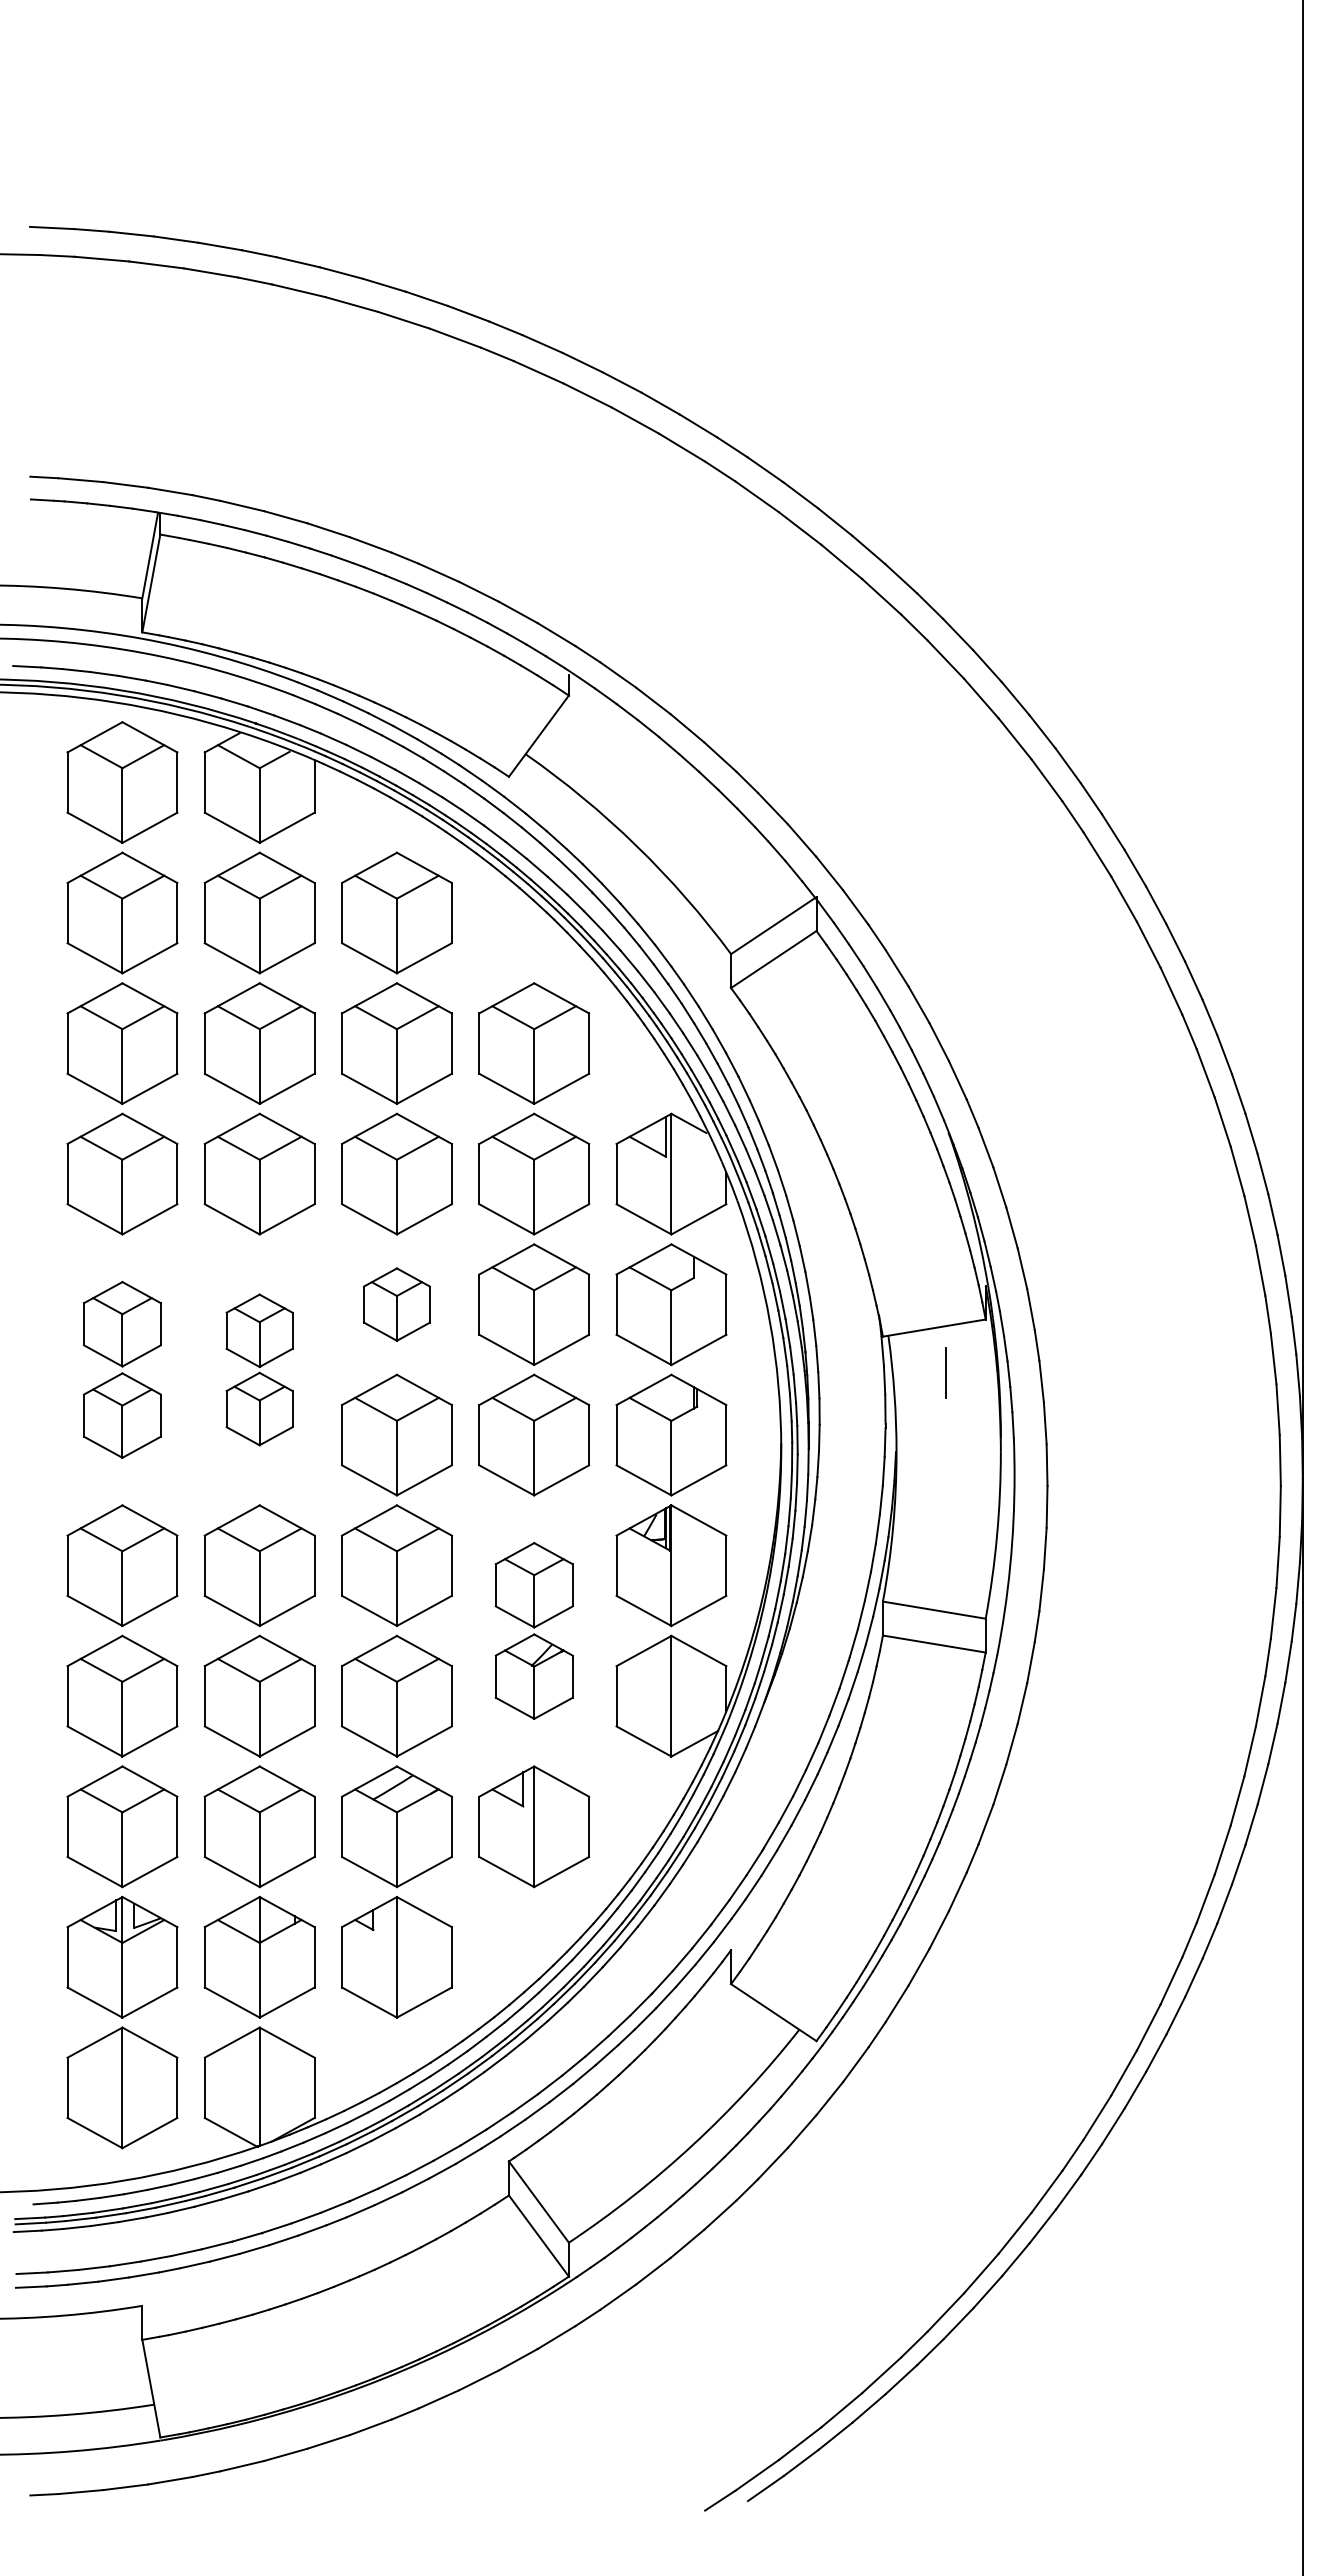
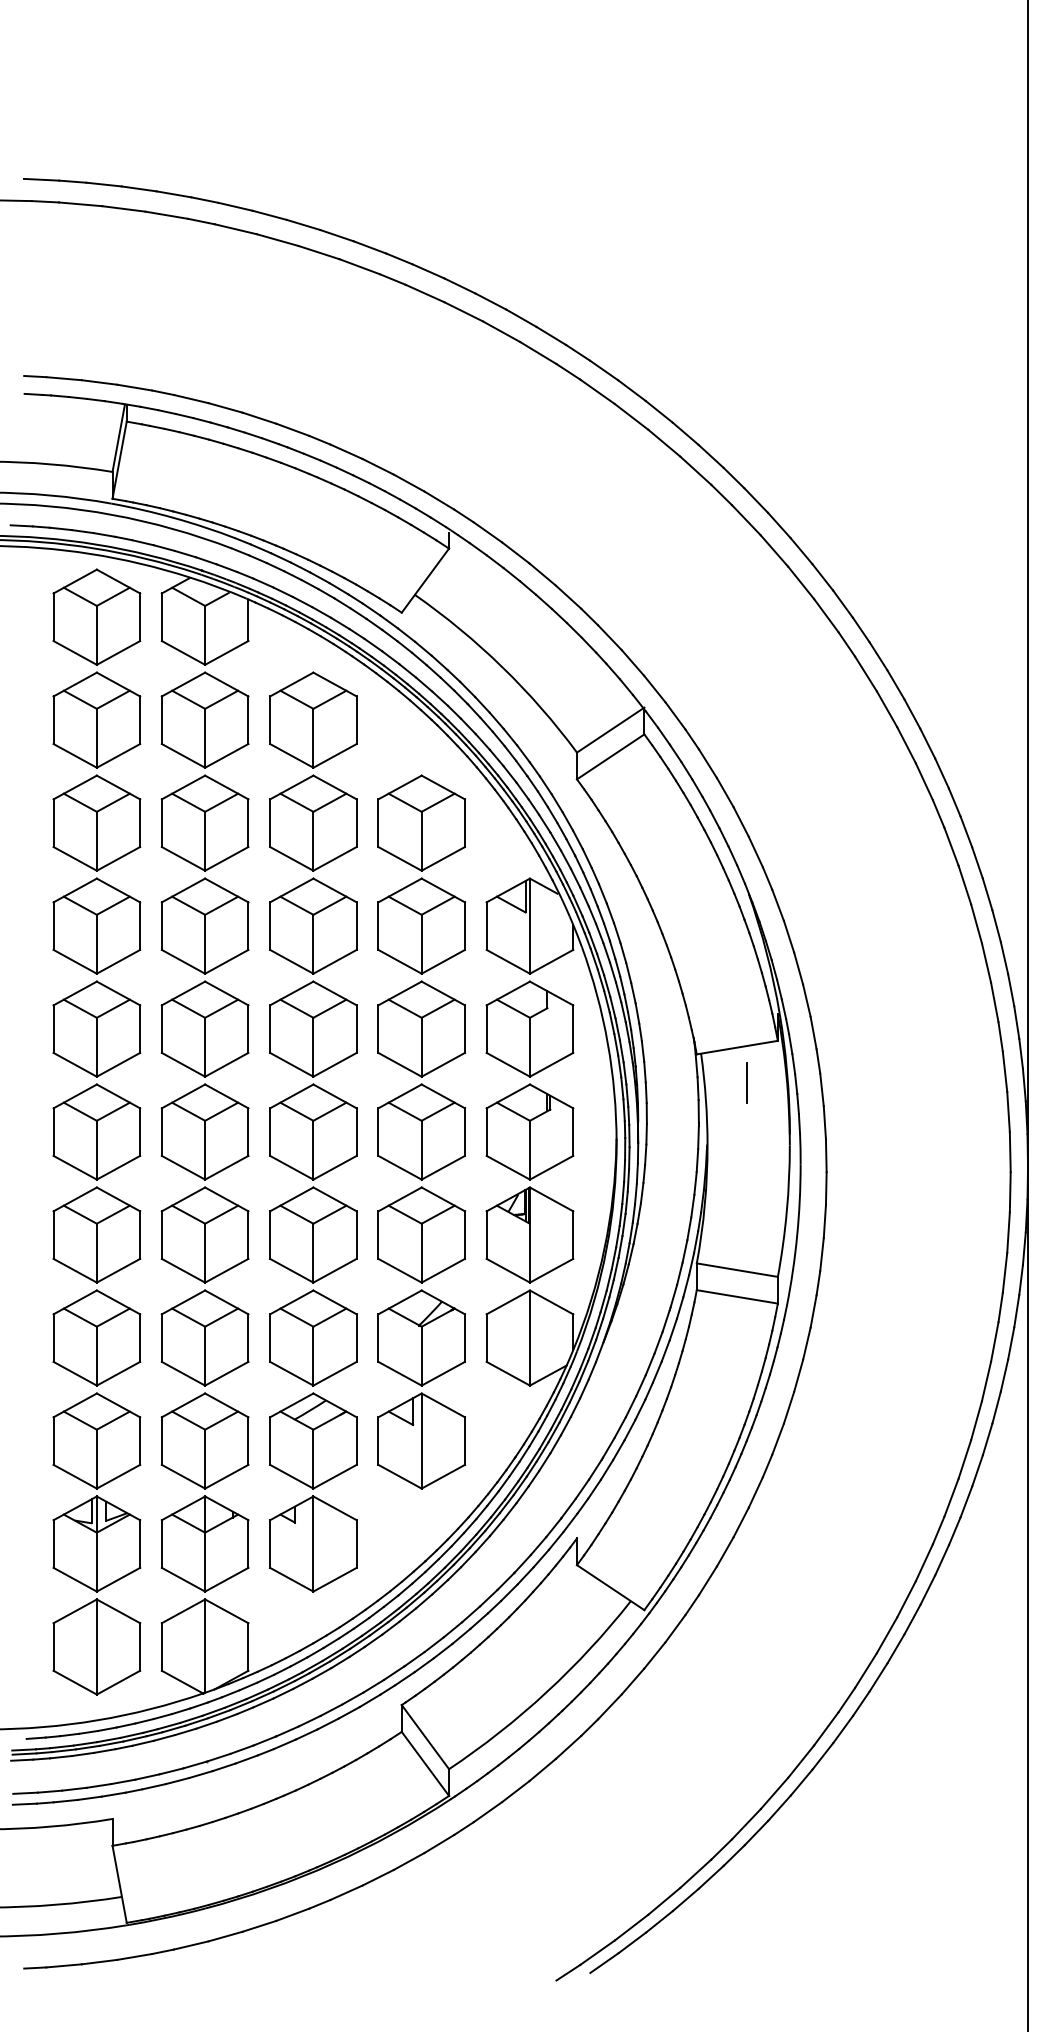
part: (396, 1304) -> (313, 1029), size x1.67
part: (122, 1369) -> (96, 1080), size x1.43
part: (259, 1369) -> (204, 1080), size x1.67
part: (534, 1630) -> (421, 1286), size x1.43

